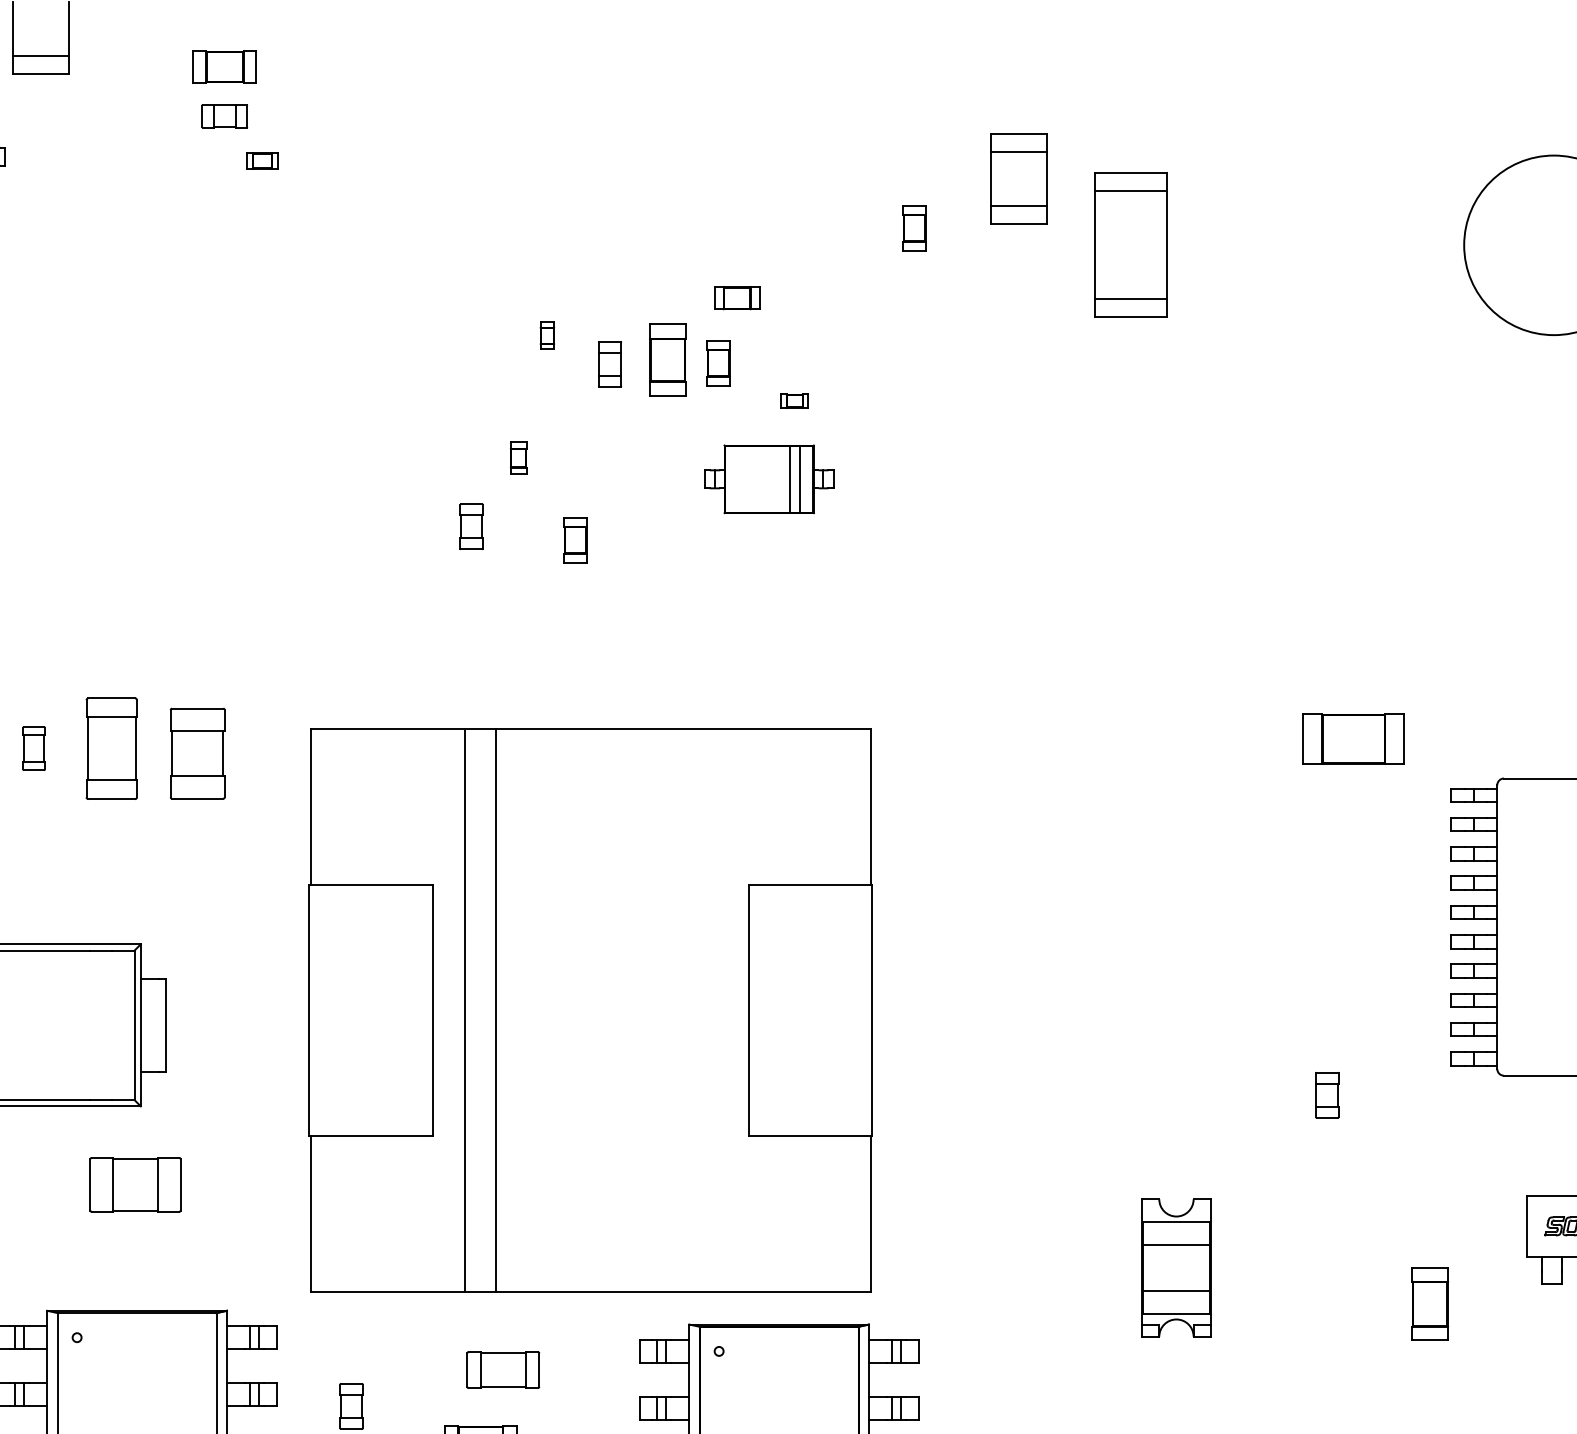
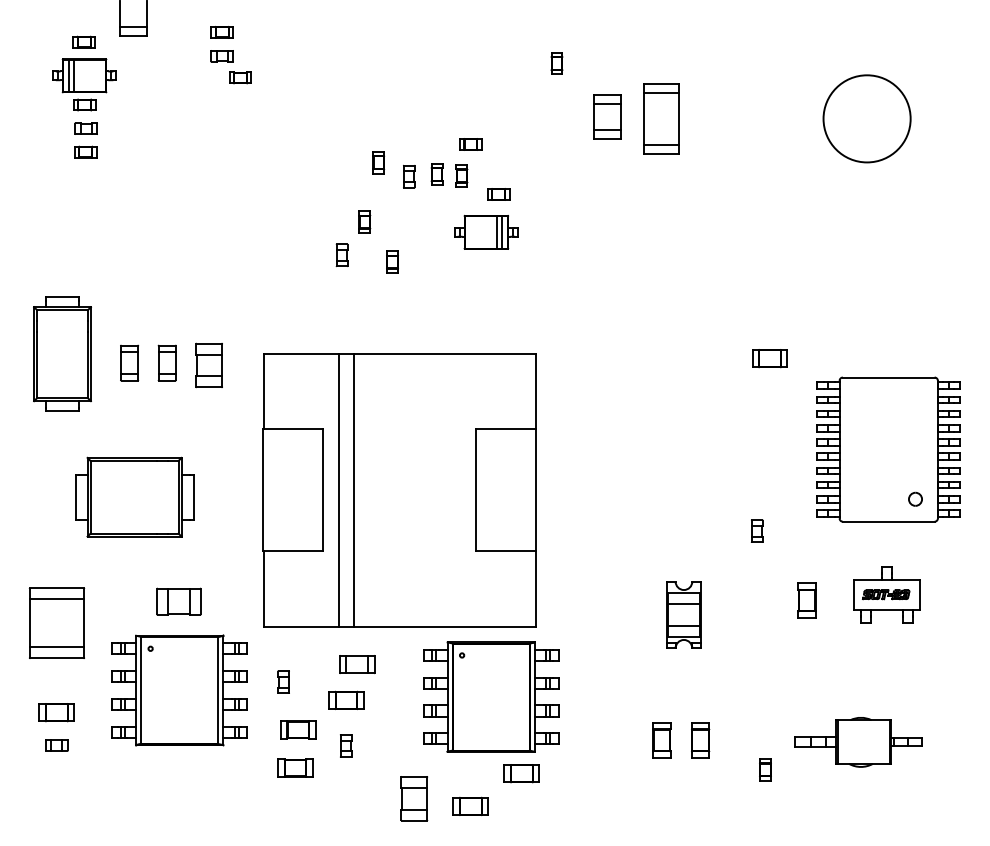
part: (223, 67) -> (221, 32), size x0.71
part: (262, 160) -> (240, 77), size x1.43
part: (1018, 178) -> (607, 116), moved
part: (913, 228) -> (556, 63), moved
part: (546, 335) -> (378, 162), size x1.67
part: (666, 360) -> (436, 174), size x0.62
part: (794, 401) -> (498, 194), size x1.67
part: (517, 456) -> (364, 221), size x1.43
part: (1352, 739) -> (769, 358), size x0.71
part: (33, 747) -> (129, 362), size x1.67
part: (109, 747) -> (166, 362), size x0.71
part: (134, 1184) -> (178, 601), moved
part: (1429, 1304) -> (806, 600), moved

